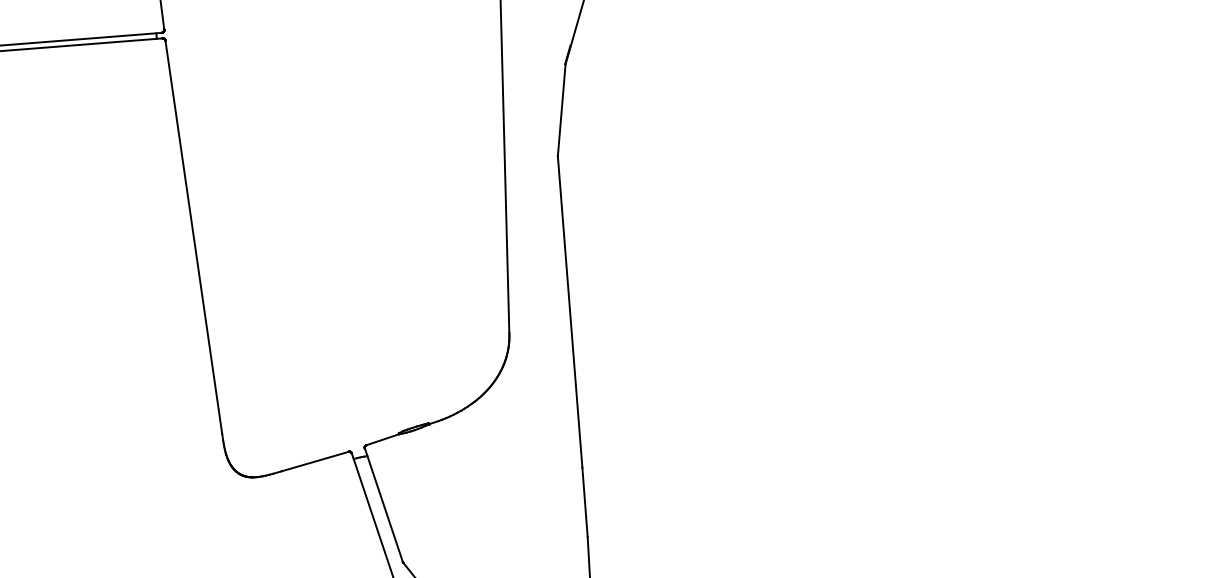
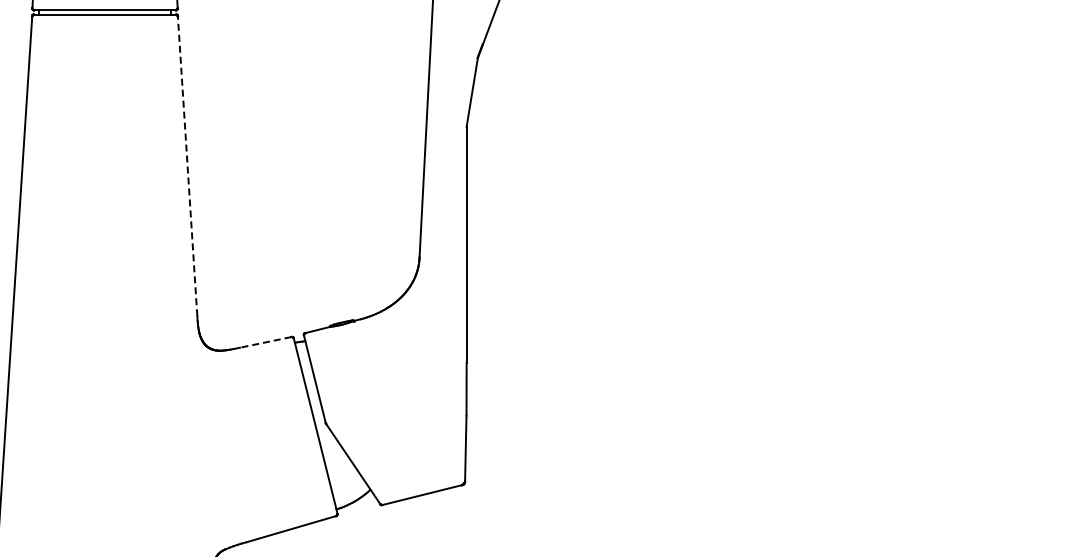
line: (193, 236) -> (187, 165), solid -> dashed
line: (314, 461) -> (265, 342), solid -> dashed

